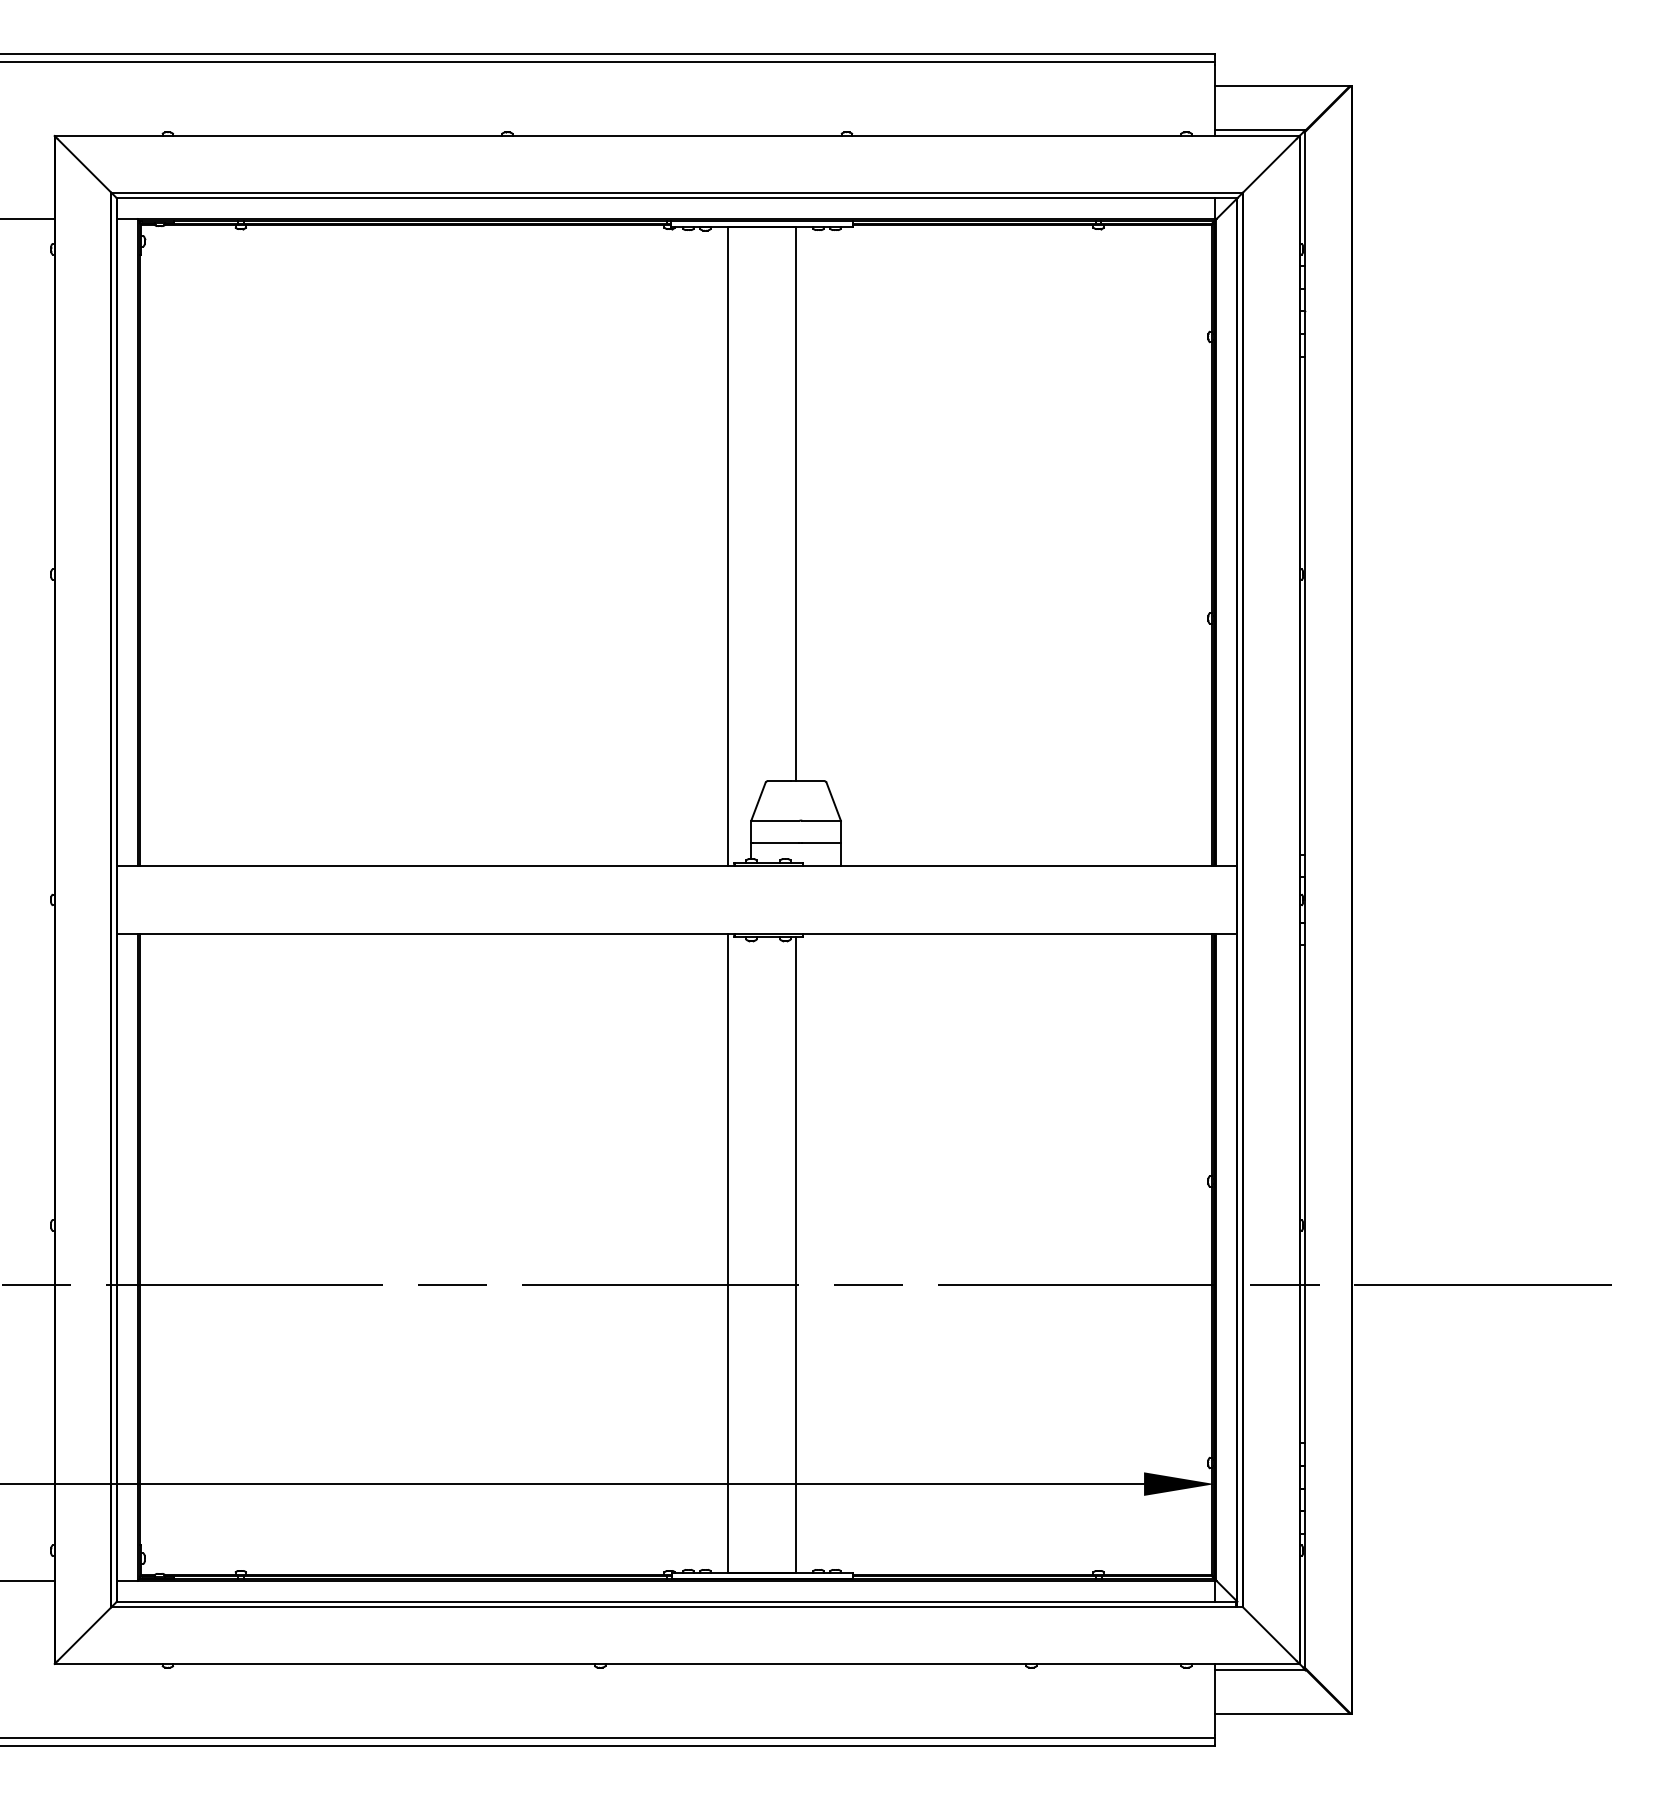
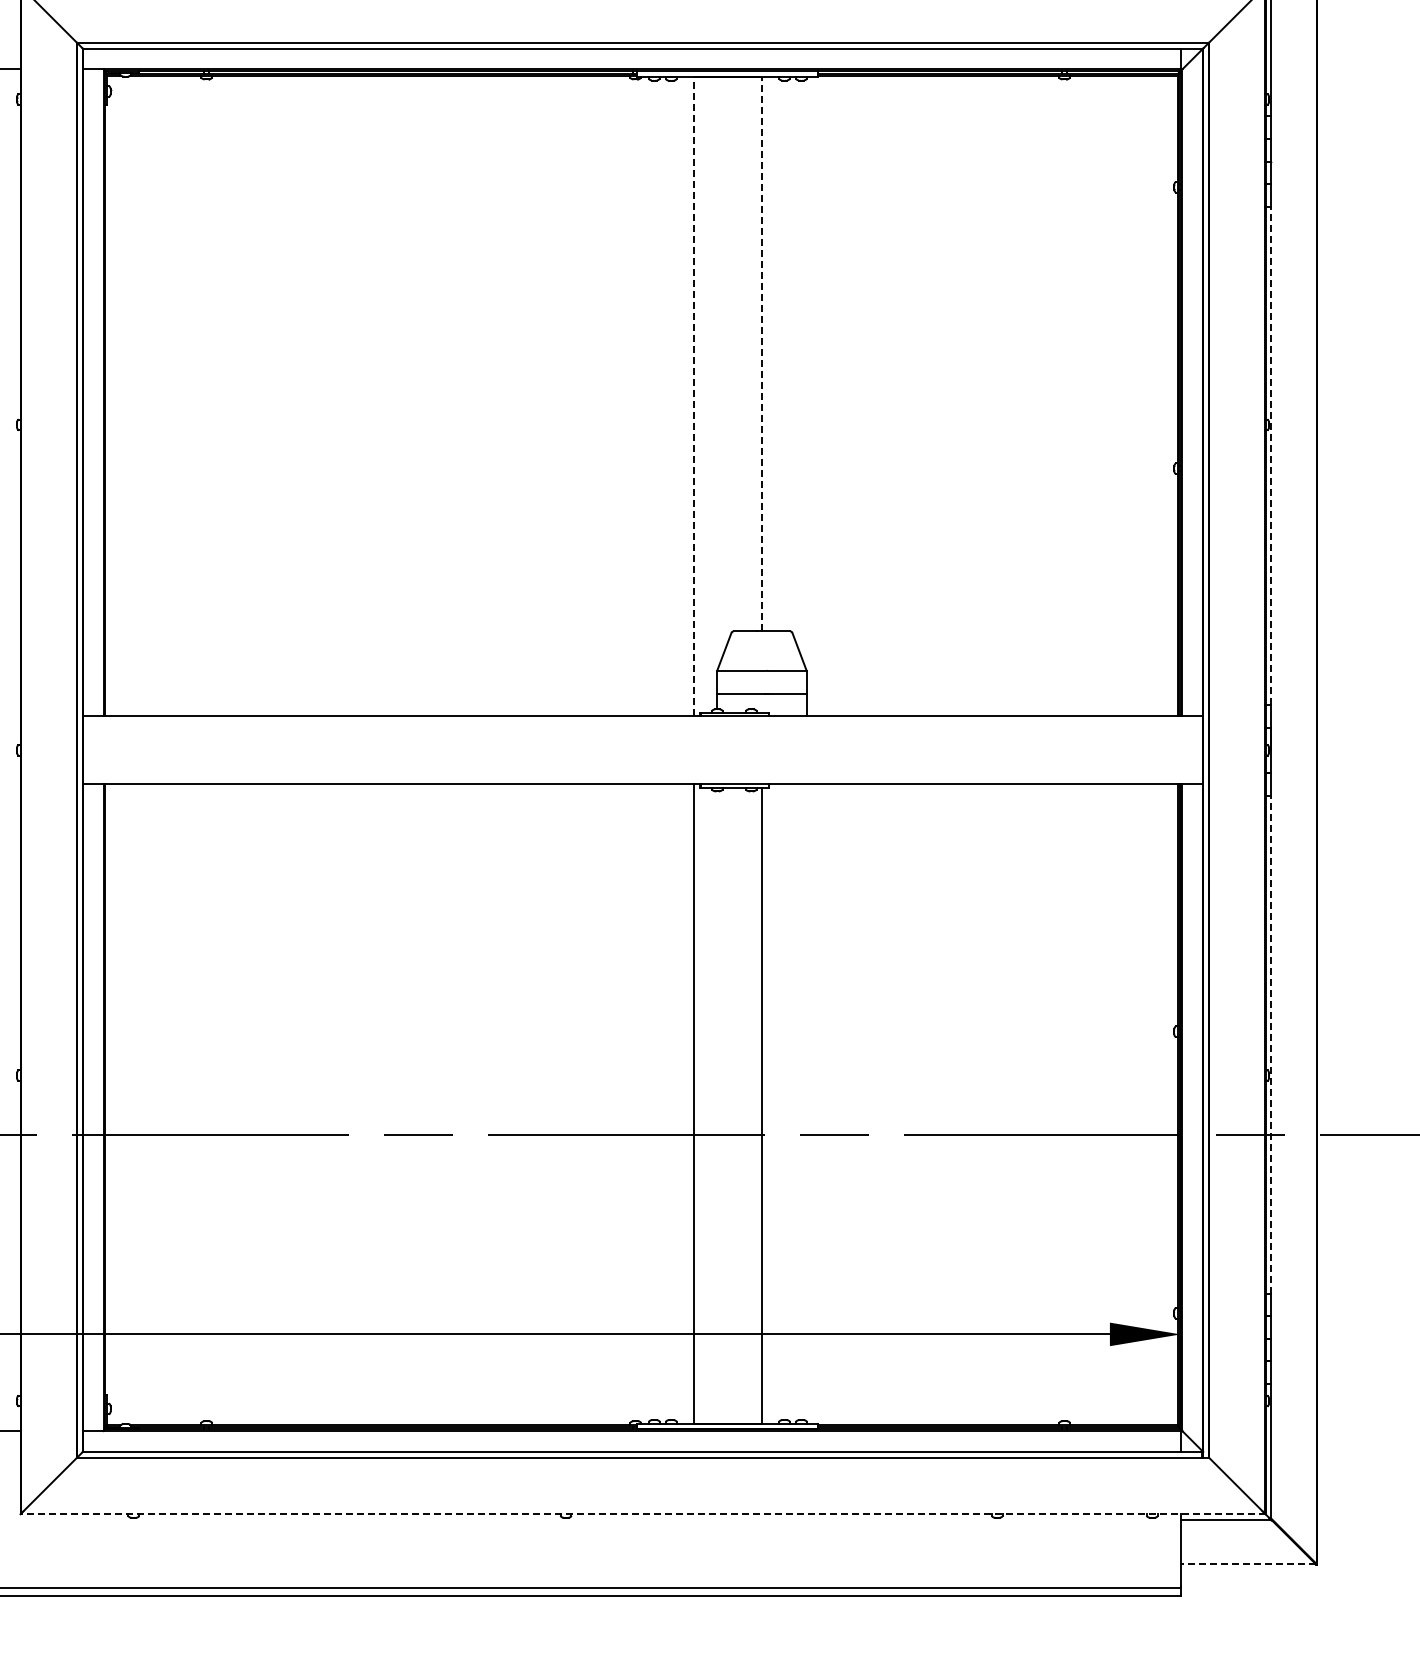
line: (795, 503) -> (761, 353), solid -> dashed
line: (728, 546) -> (694, 396), solid -> dashed
line: (1305, 605) -> (1271, 455), solid -> dashed
line: (1305, 1194) -> (1271, 1044), solid -> dashed
line: (676, 1663) -> (642, 1513), solid -> dashed
line: (1281, 1714) -> (1247, 1564), solid -> dashed

